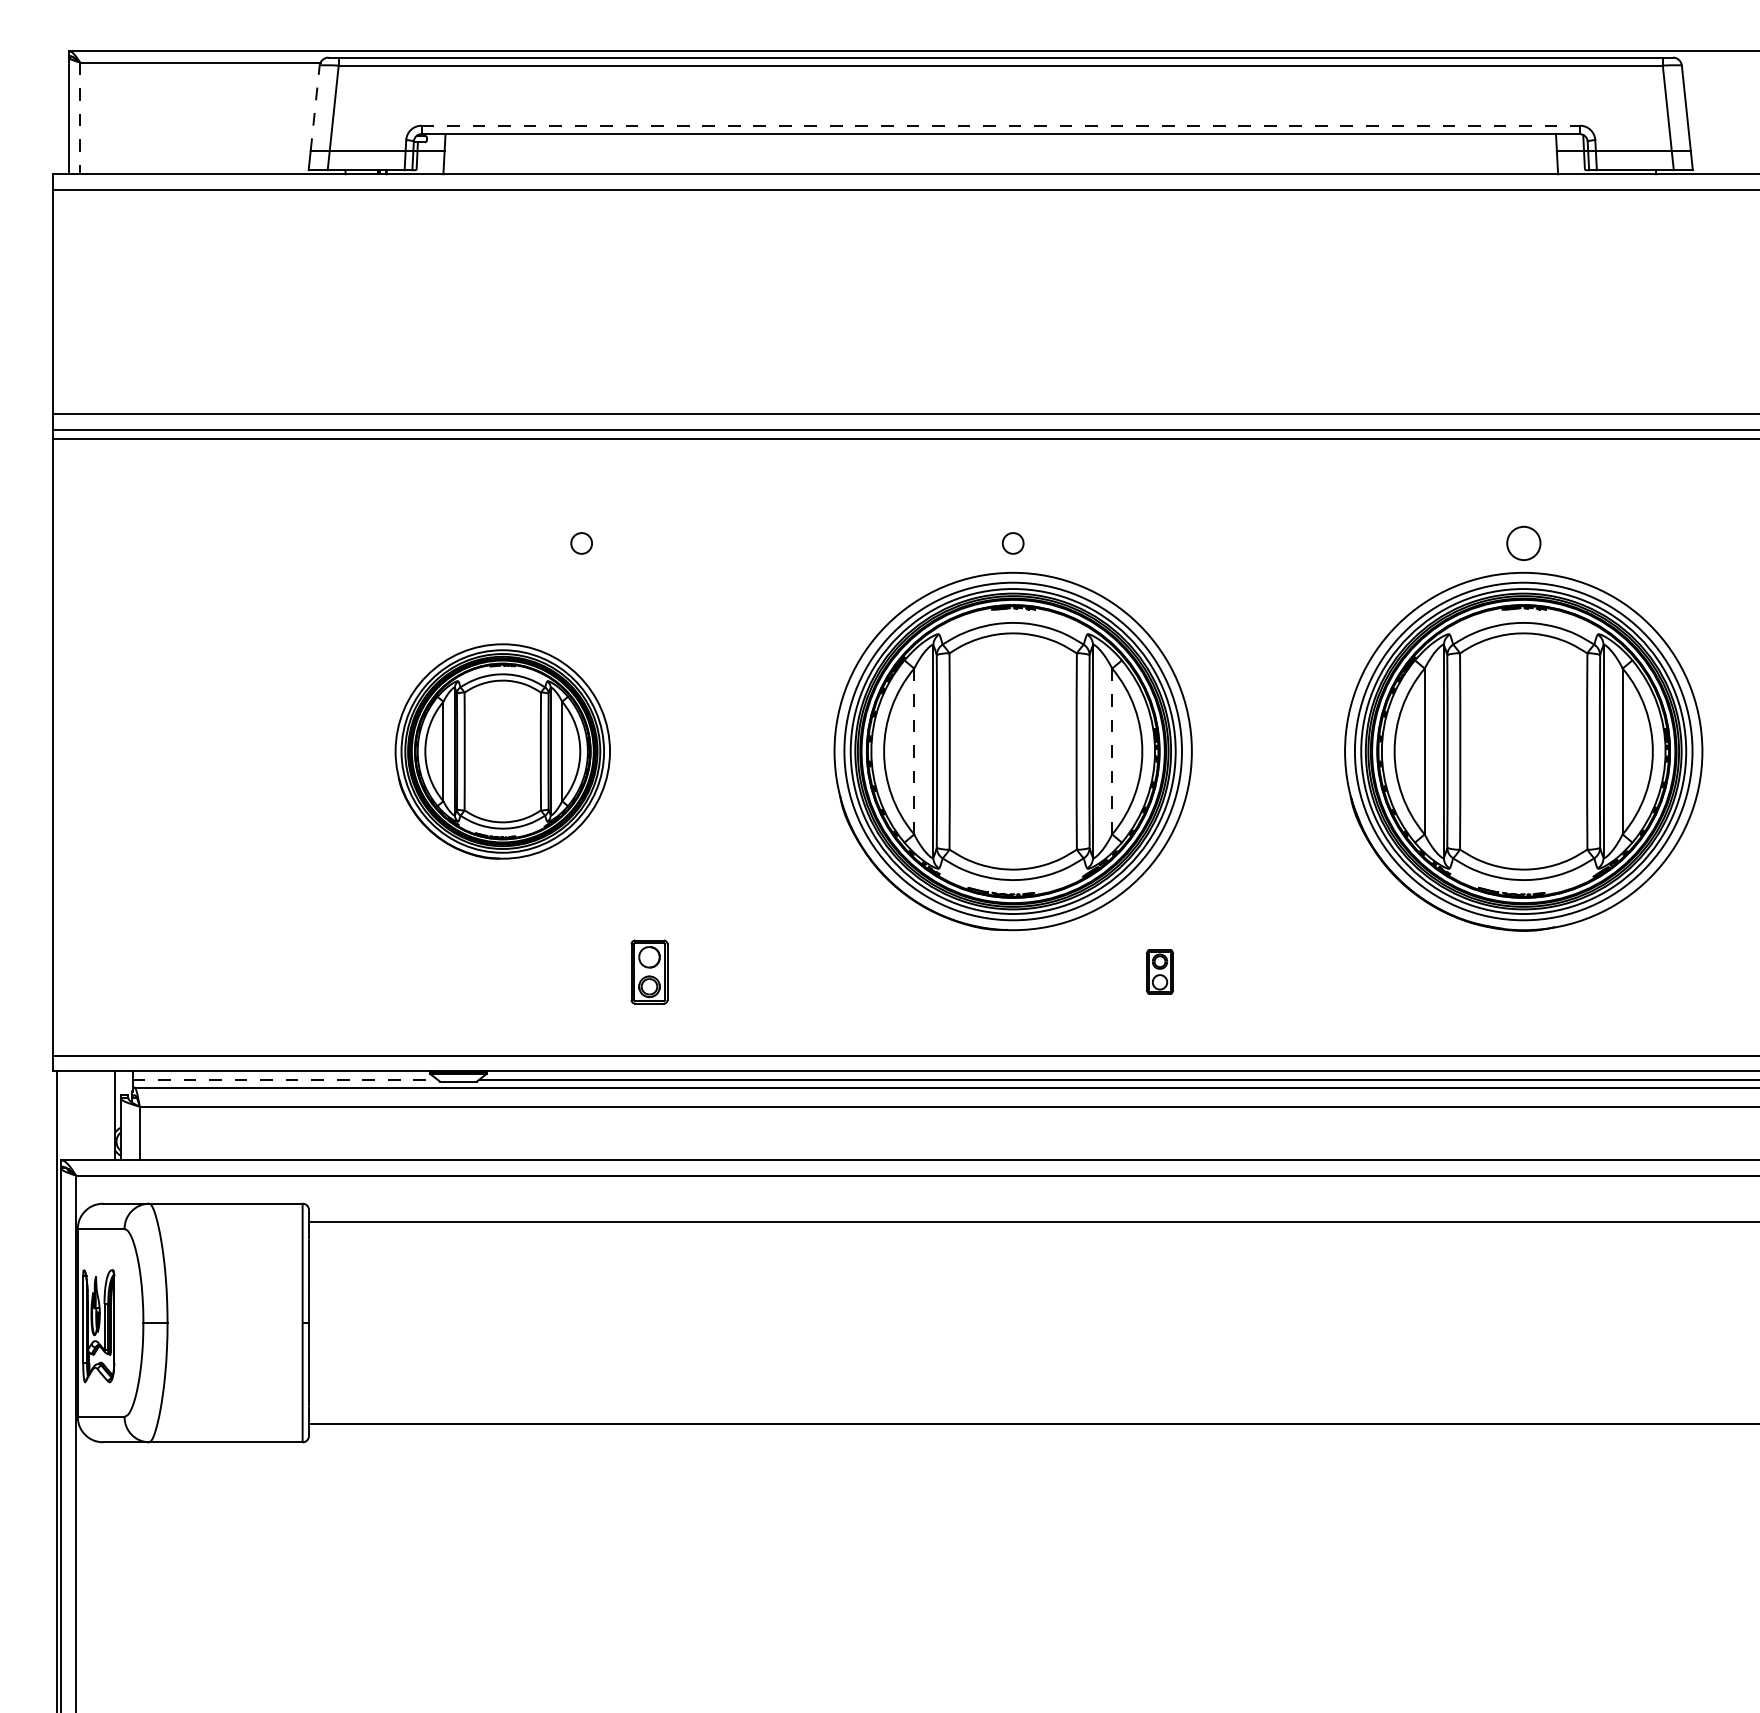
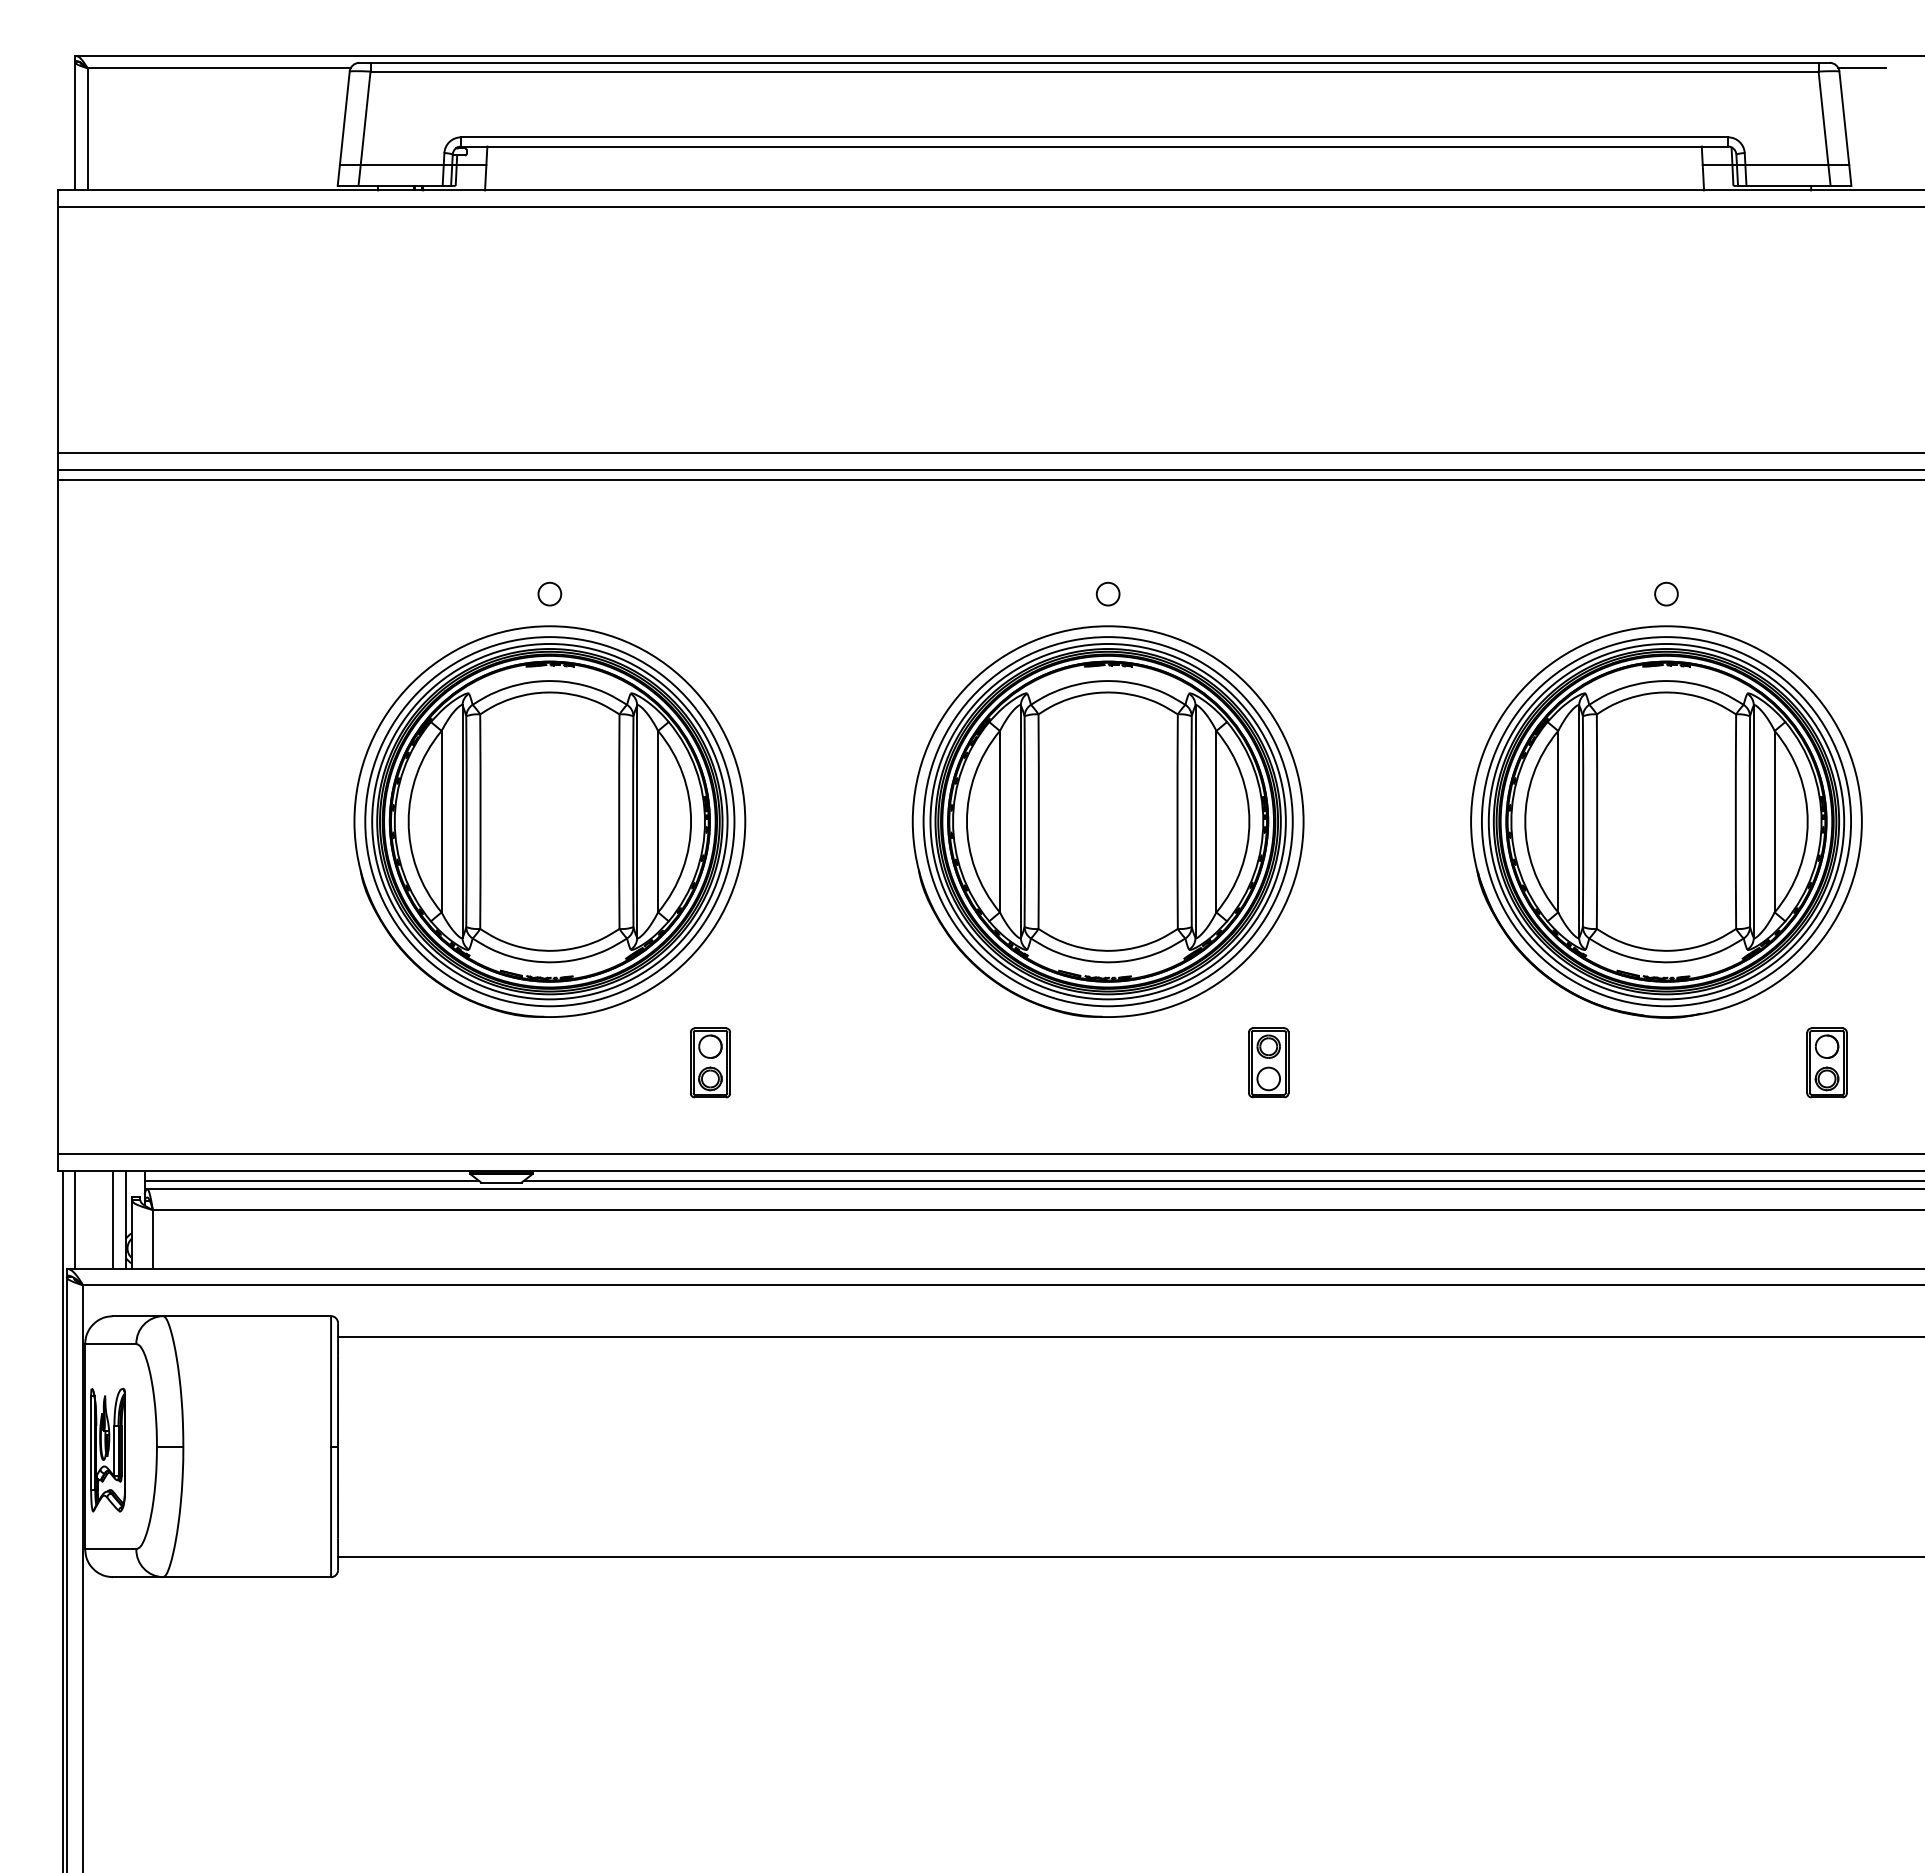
line: (1702, 62) -> (1861, 68), added
line: (315, 108) -> (345, 118), dashed -> solid
line: (80, 118) -> (88, 129), dashed -> solid
line: (1001, 125) -> (1095, 137), dashed -> solid
circle: (581, 543) -> (549, 594), moved
circle: (1523, 543) -> (1666, 594), size x0.62
part: (502, 751) -> (549, 821), size x1.67
line: (914, 751) -> (1000, 821), dashed -> solid
line: (1112, 751) -> (1216, 821), dashed -> solid
part: (1159, 971) -> (1268, 1062), size x1.43
part: (1670, 971) -> (1826, 1062), added
line: (285, 1080) -> (312, 1181), dashed -> solid
line: (68, 1115) -> (75, 1219), added
line: (103, 1115) -> (113, 1219), added

